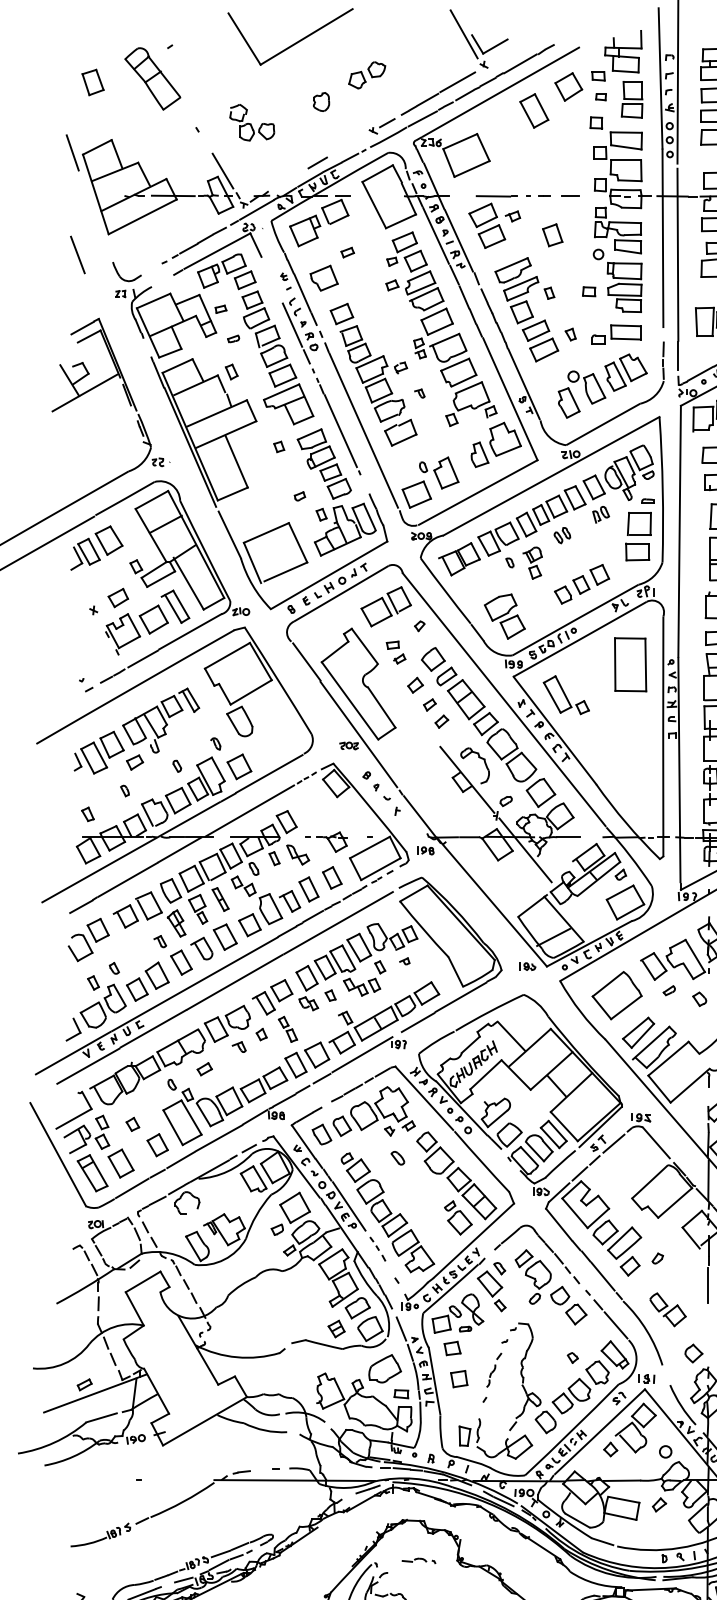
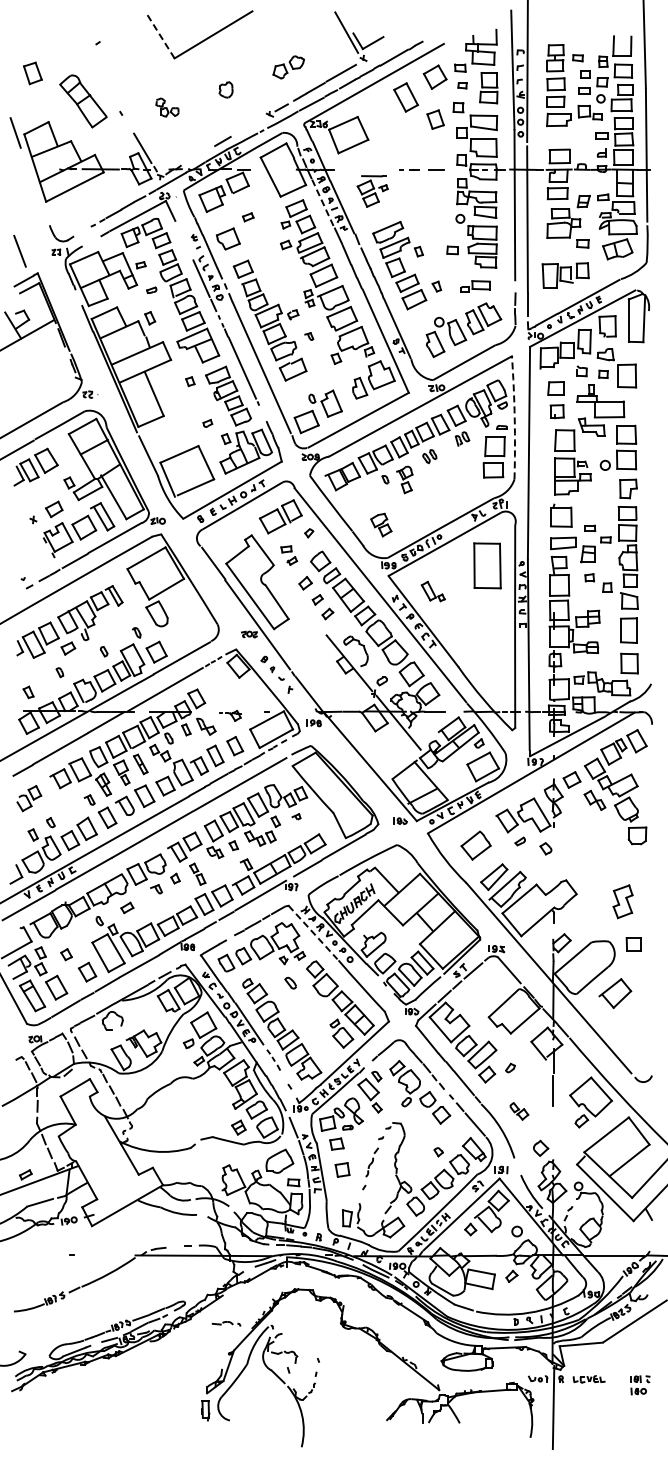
line: (245, 38) -> (161, 36), solid -> dashed
part: (366, 75) -> (288, 67), moved
part: (152, 79) -> (83, 101), moved
part: (252, 122) -> (167, 107), size x0.6
part: (494, 222) -> (372, 191), size x0.7
part: (552, 235) -> (435, 119), moved
line: (436, 236) -> (323, 203), solid -> dashed
line: (77, 254) -> (19, 250), moved
part: (616, 334) -> (475, 286), size x0.7
arc: (662, 489) -> (514, 417), solid -> dashed
part: (582, 583) -> (446, 497), removed
part: (505, 615) -> (381, 524), size x0.6
part: (566, 695) -> (433, 591), size x0.6
part: (326, 841) -> (230, 715), size x0.6
part: (89, 939) -> (29, 798), size x0.7
part: (616, 995) -> (475, 845), size x0.7
line: (424, 1098) -> (313, 932), solid -> dashed
part: (668, 1309) -> (519, 1111), size x0.6
part: (418, 1560) -> (226, 1323), moved

